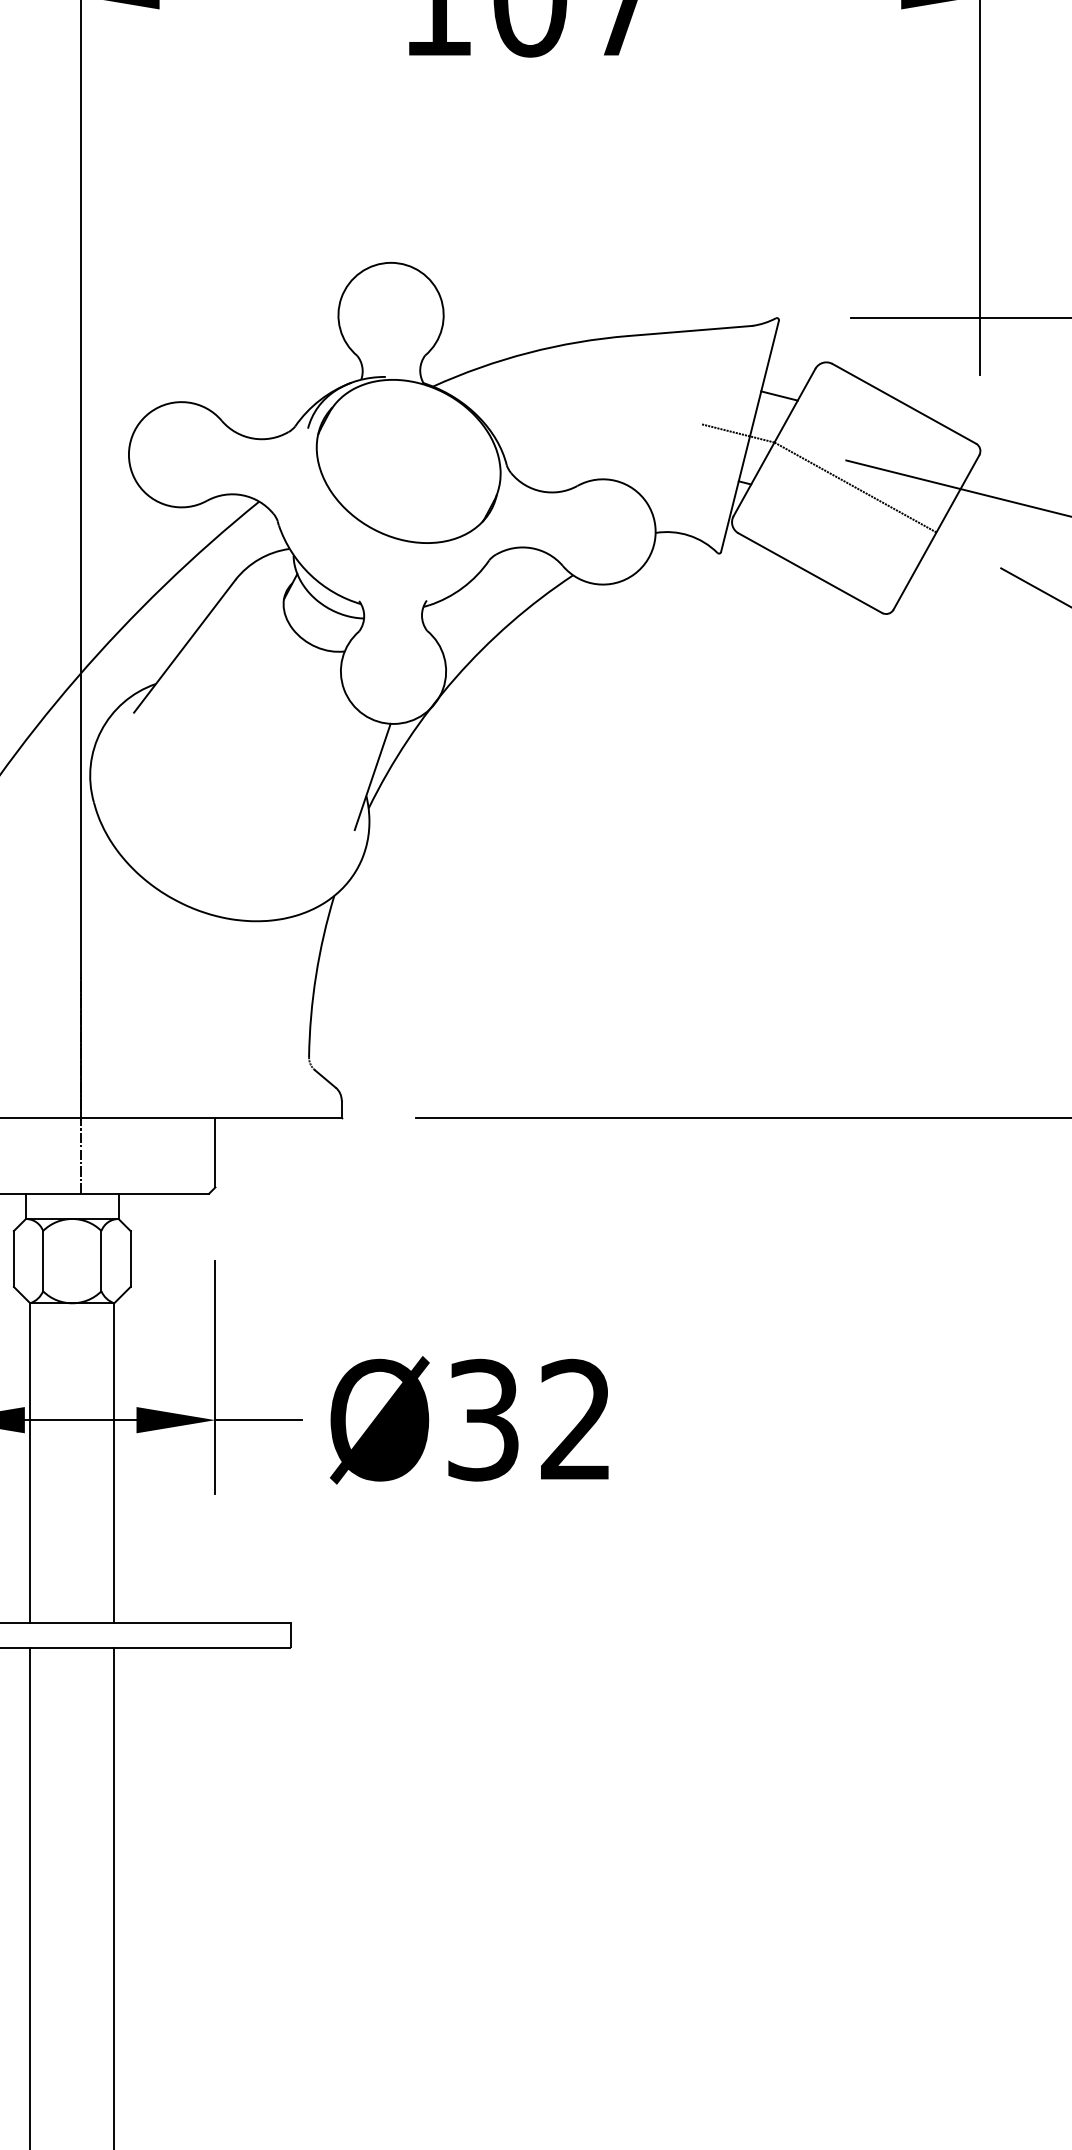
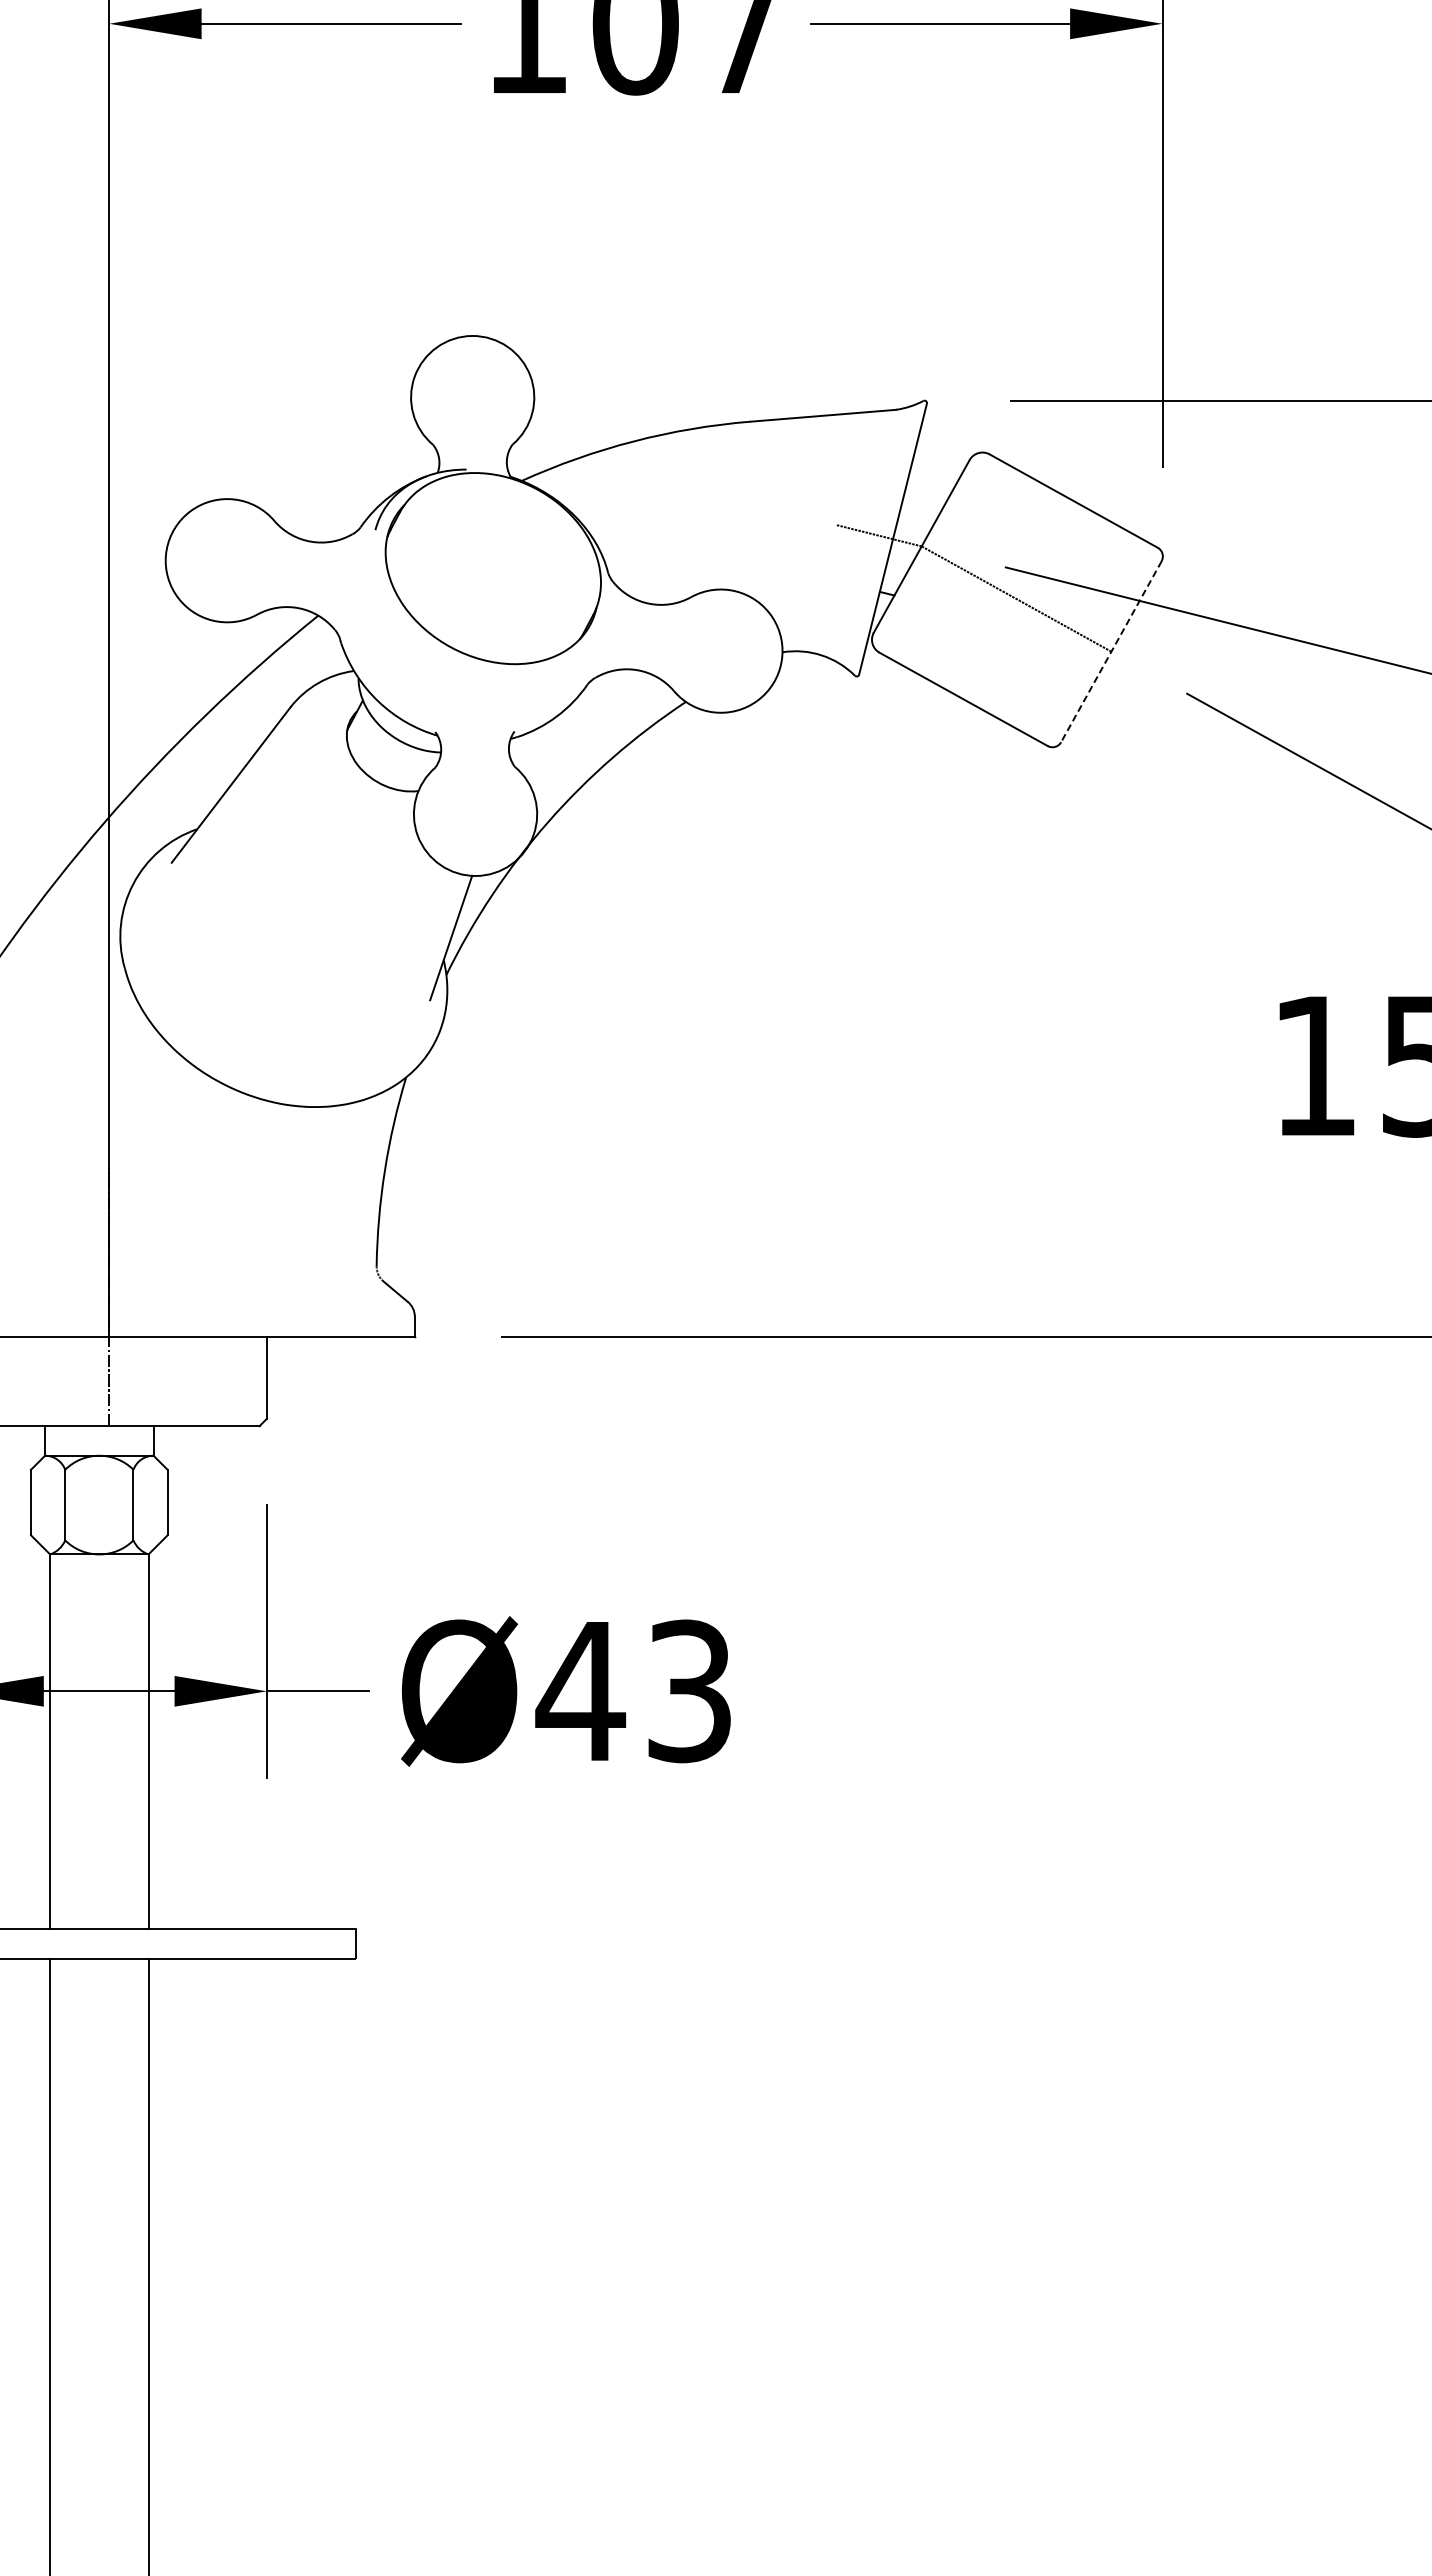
line: (779, 395) -> (927, 491), removed
line: (936, 532) -> (1111, 651), solid -> dashed
text: (527, 1420) -> (632, 1691), Ø32 -> Ø43

